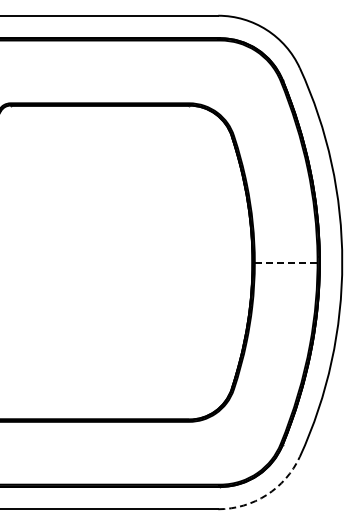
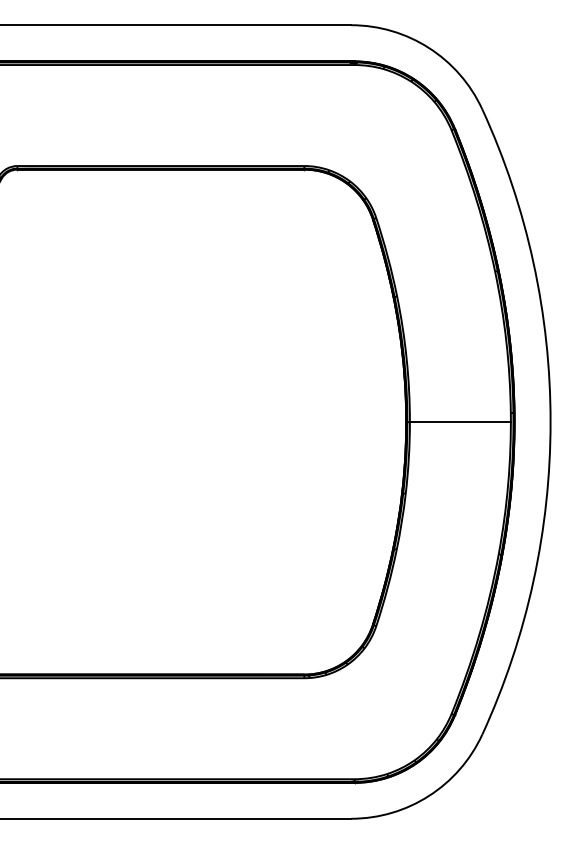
line: (286, 262) -> (460, 422), dashed -> solid
arc: (266, 495) -> (428, 796), dashed -> solid

